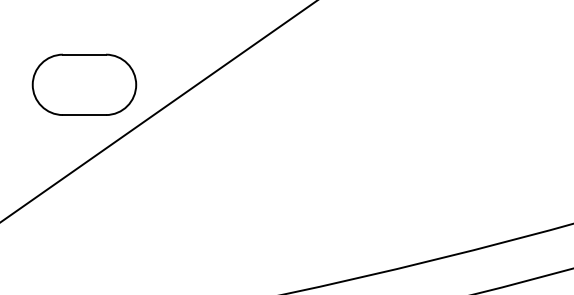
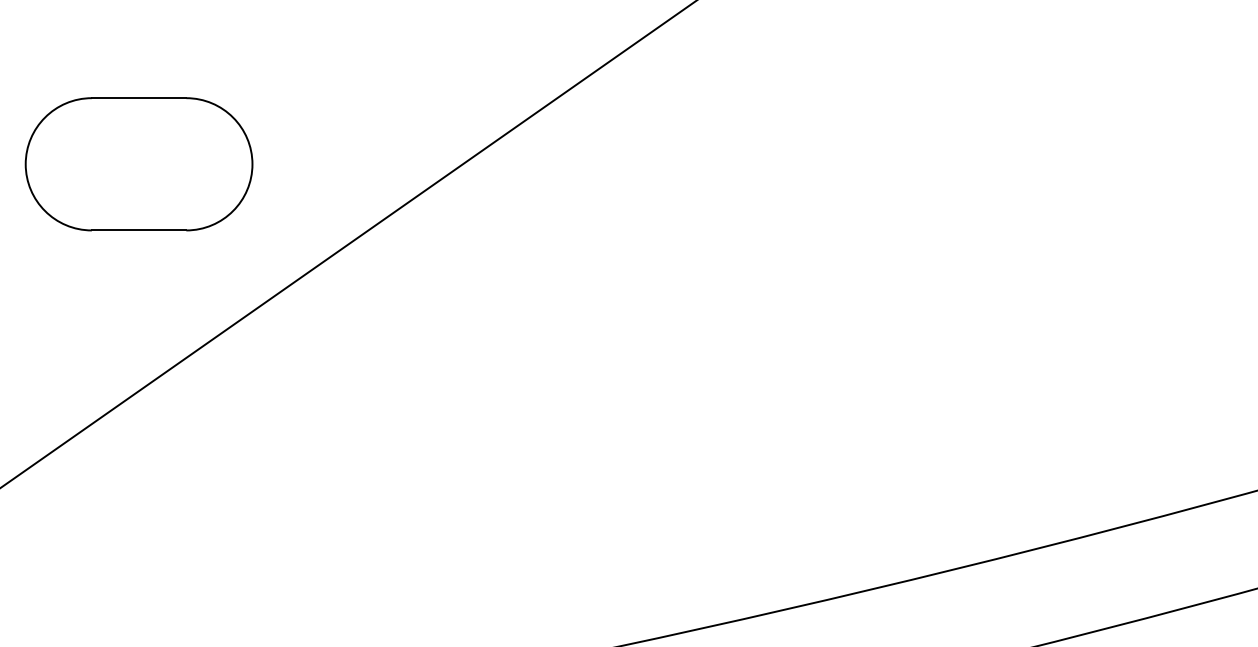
part: (84, 84) -> (139, 163), moved

